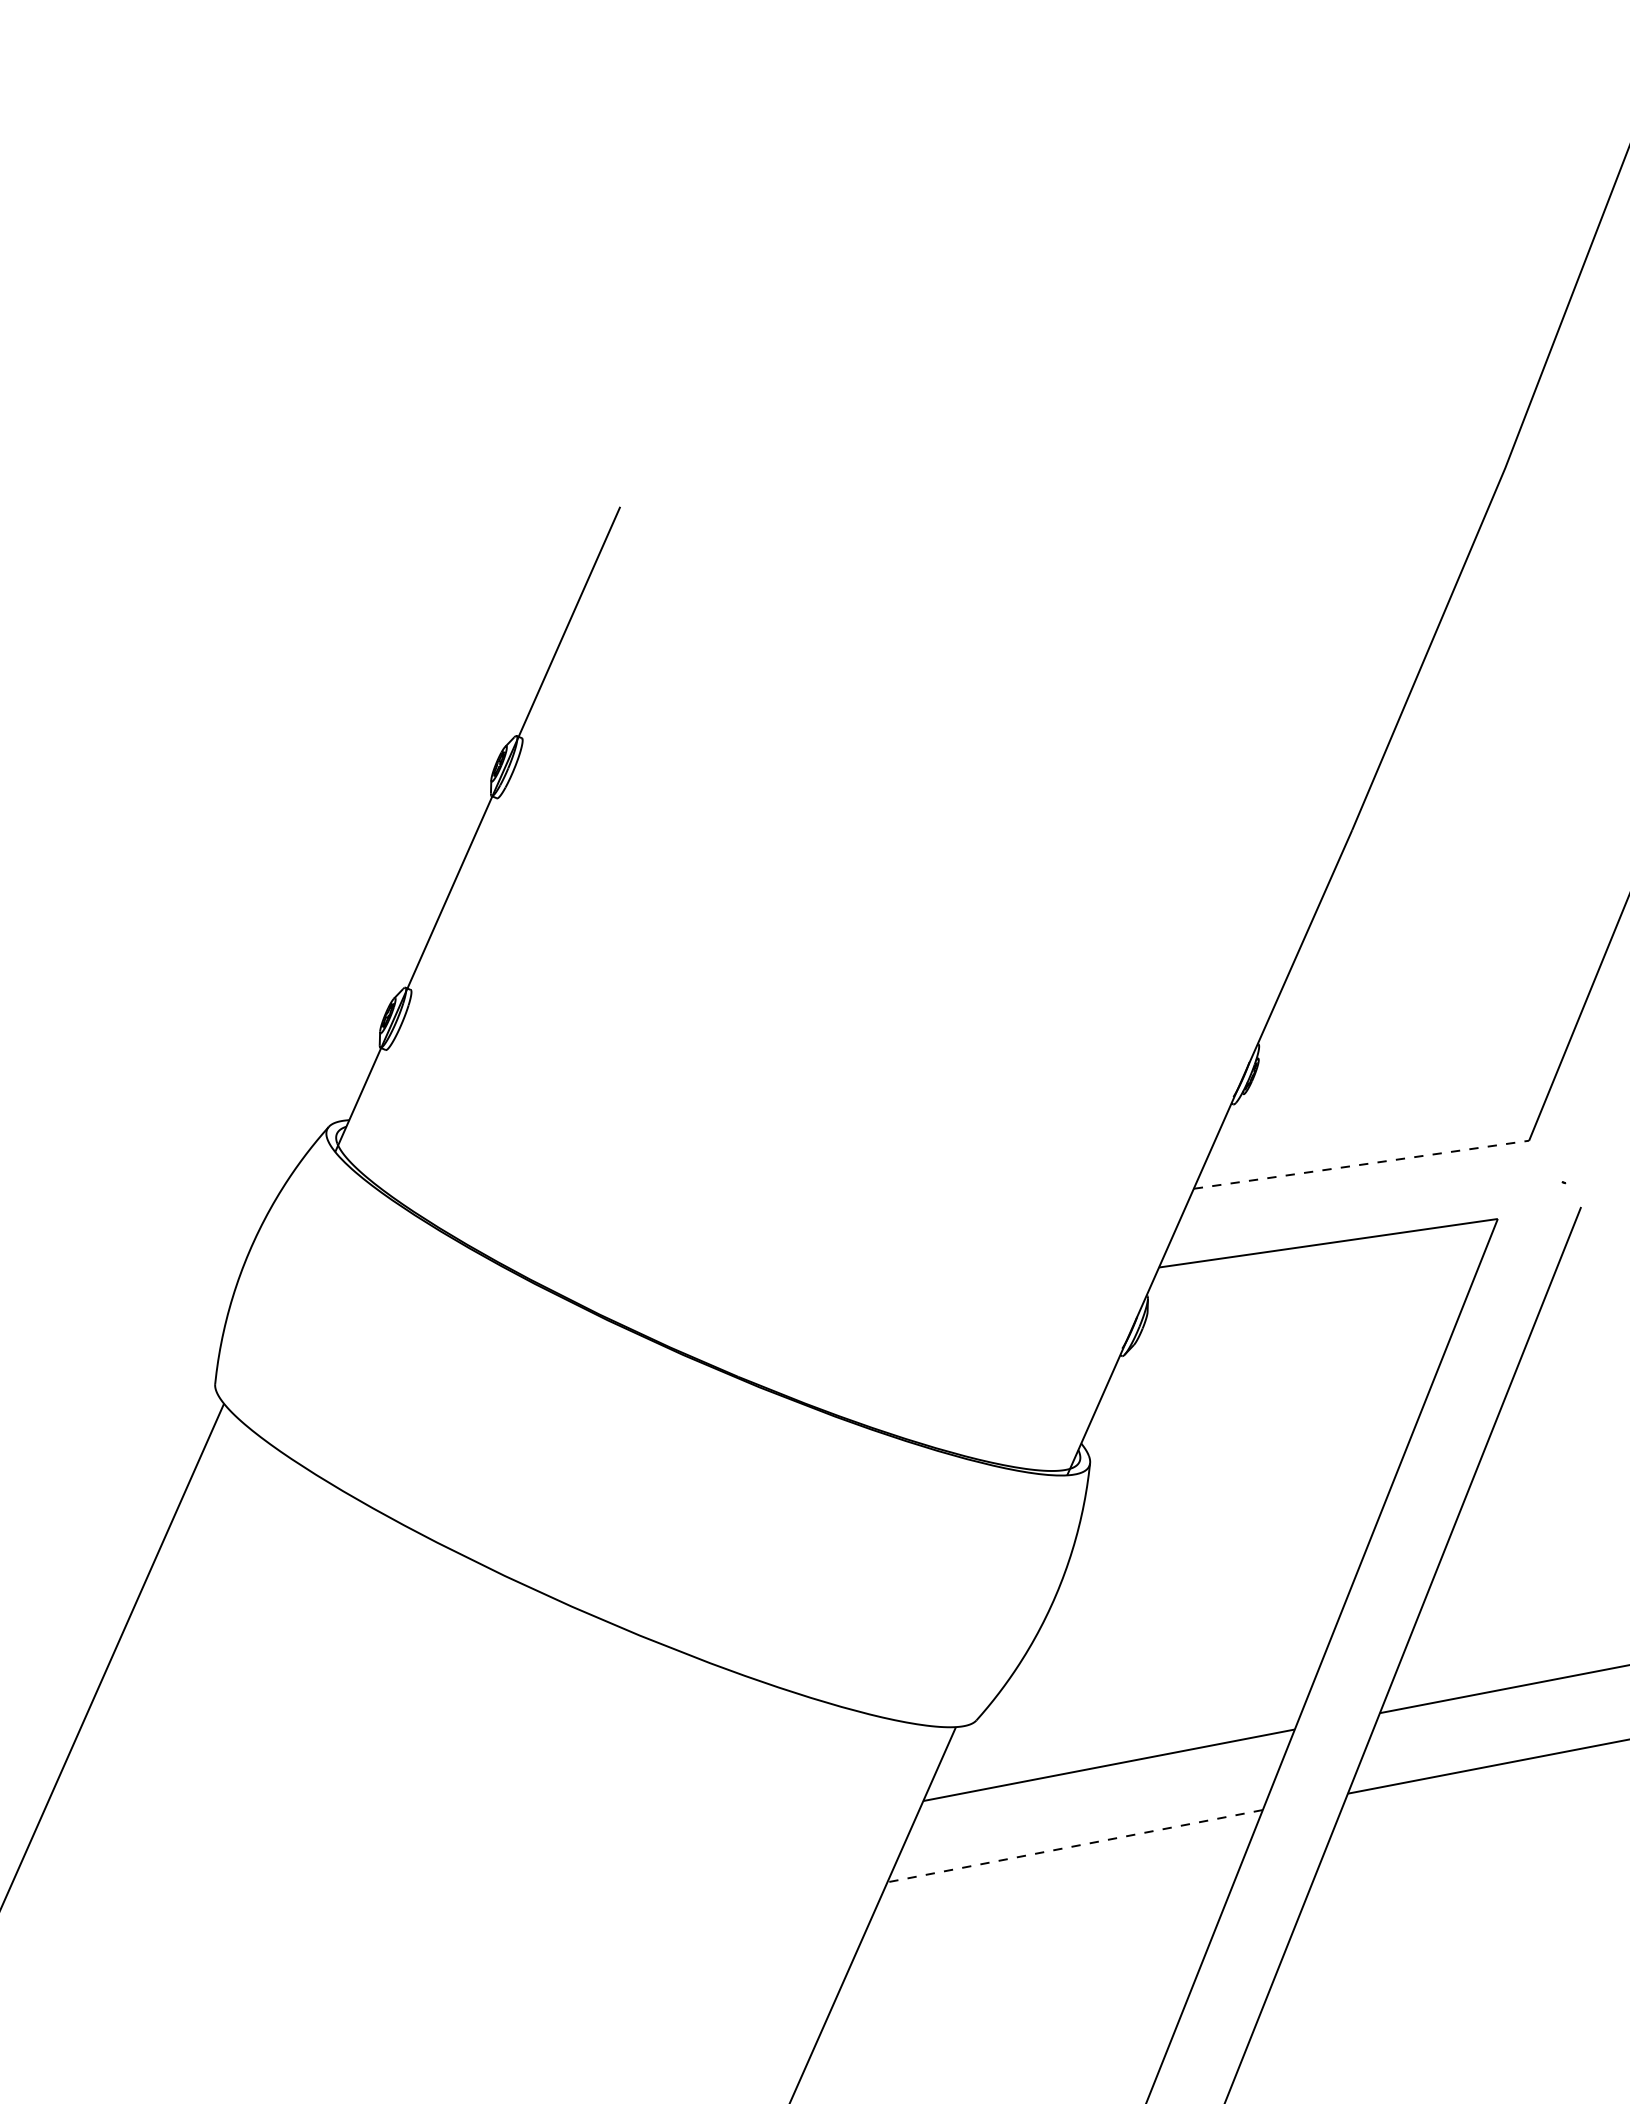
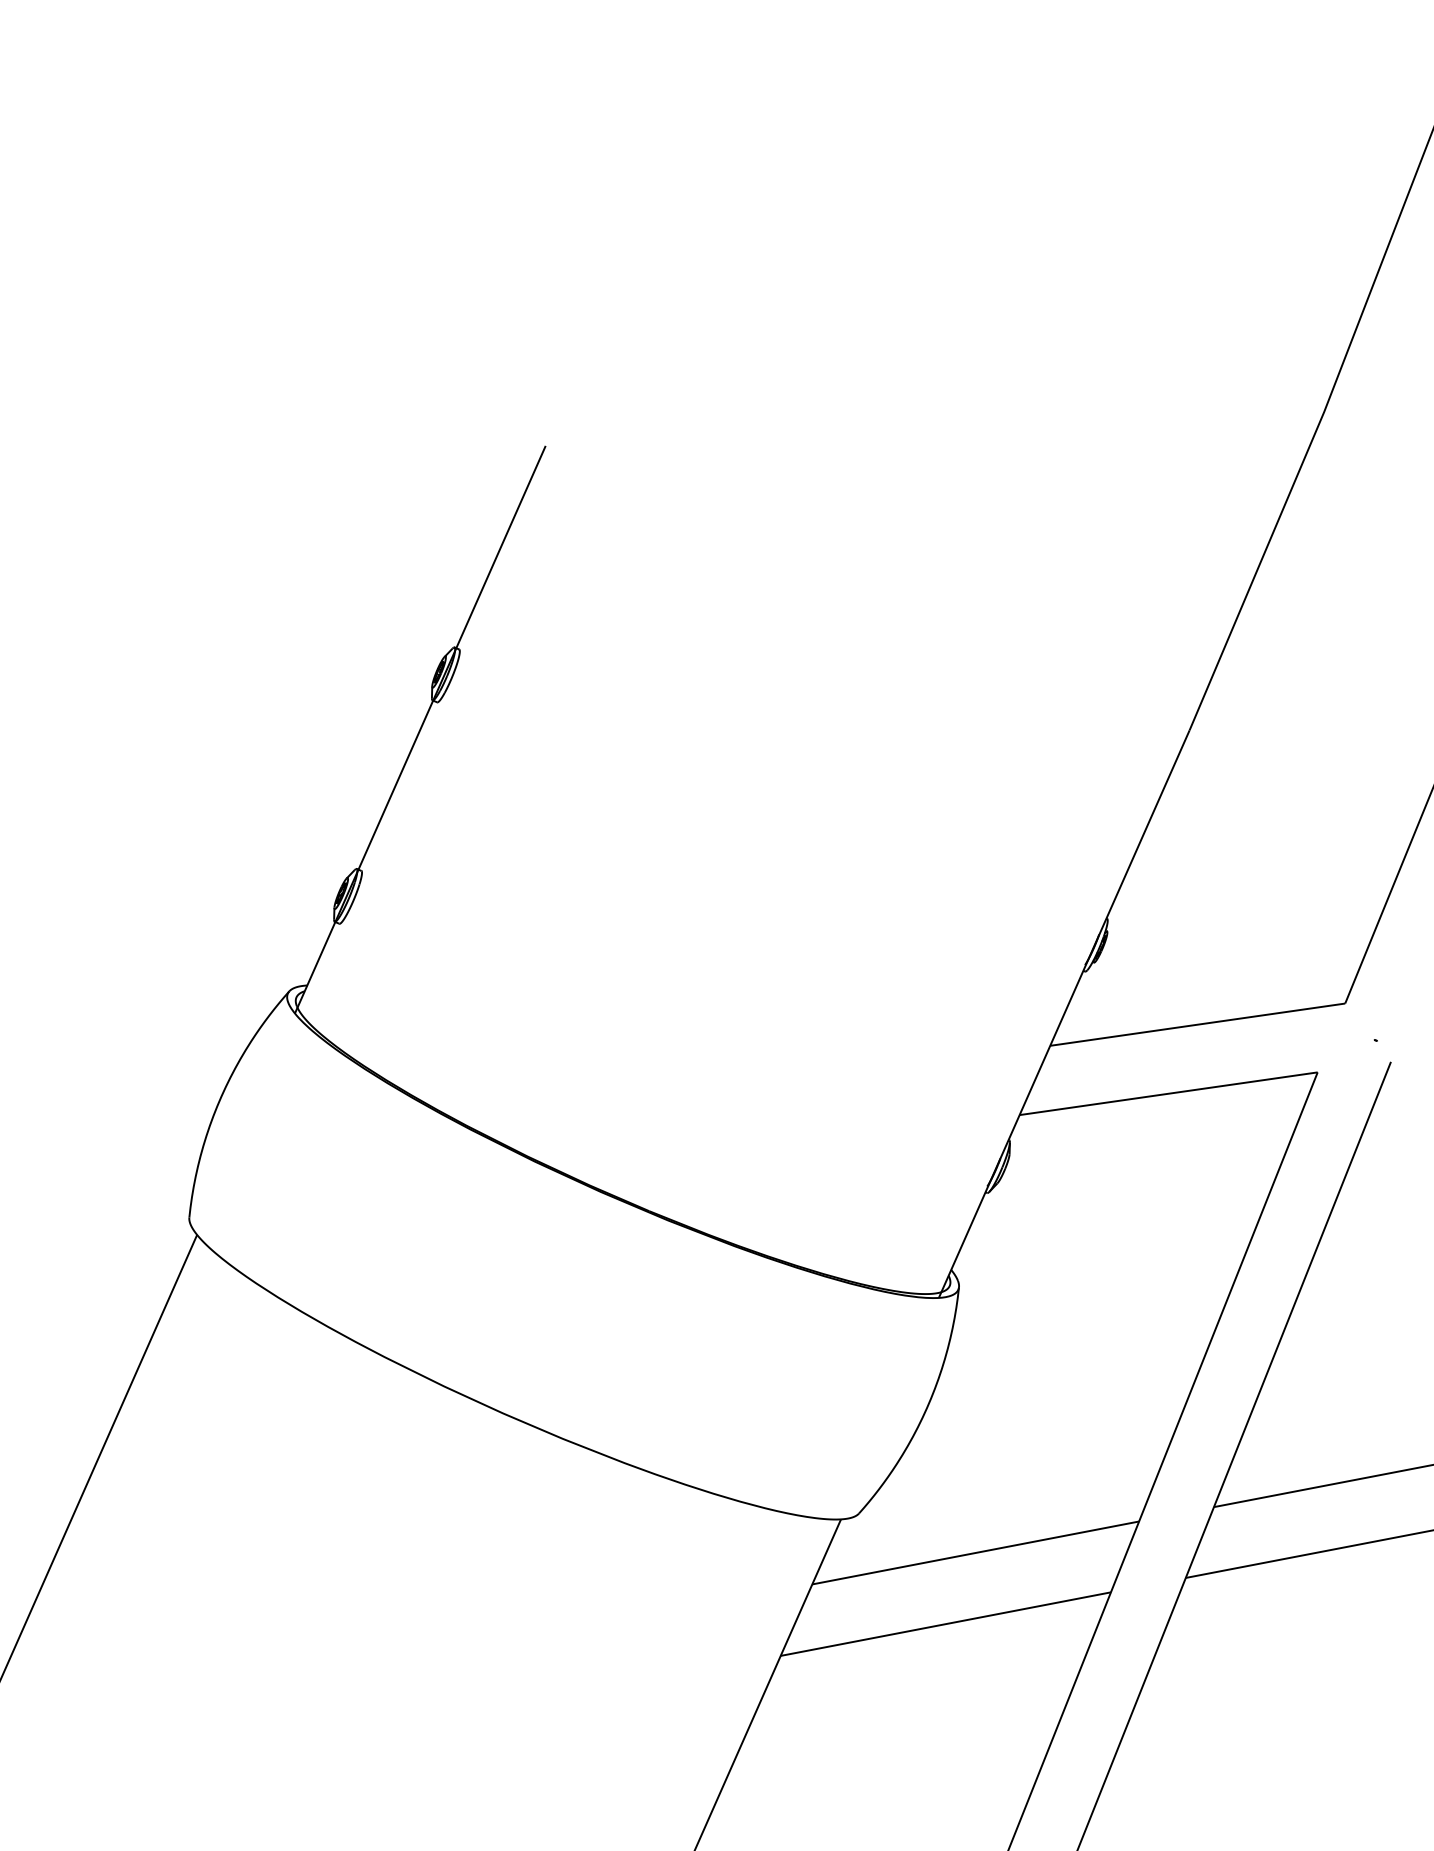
line: (1361, 1164) -> (1197, 1024), dashed -> solid
line: (1074, 1846) -> (945, 1624), dashed -> solid

